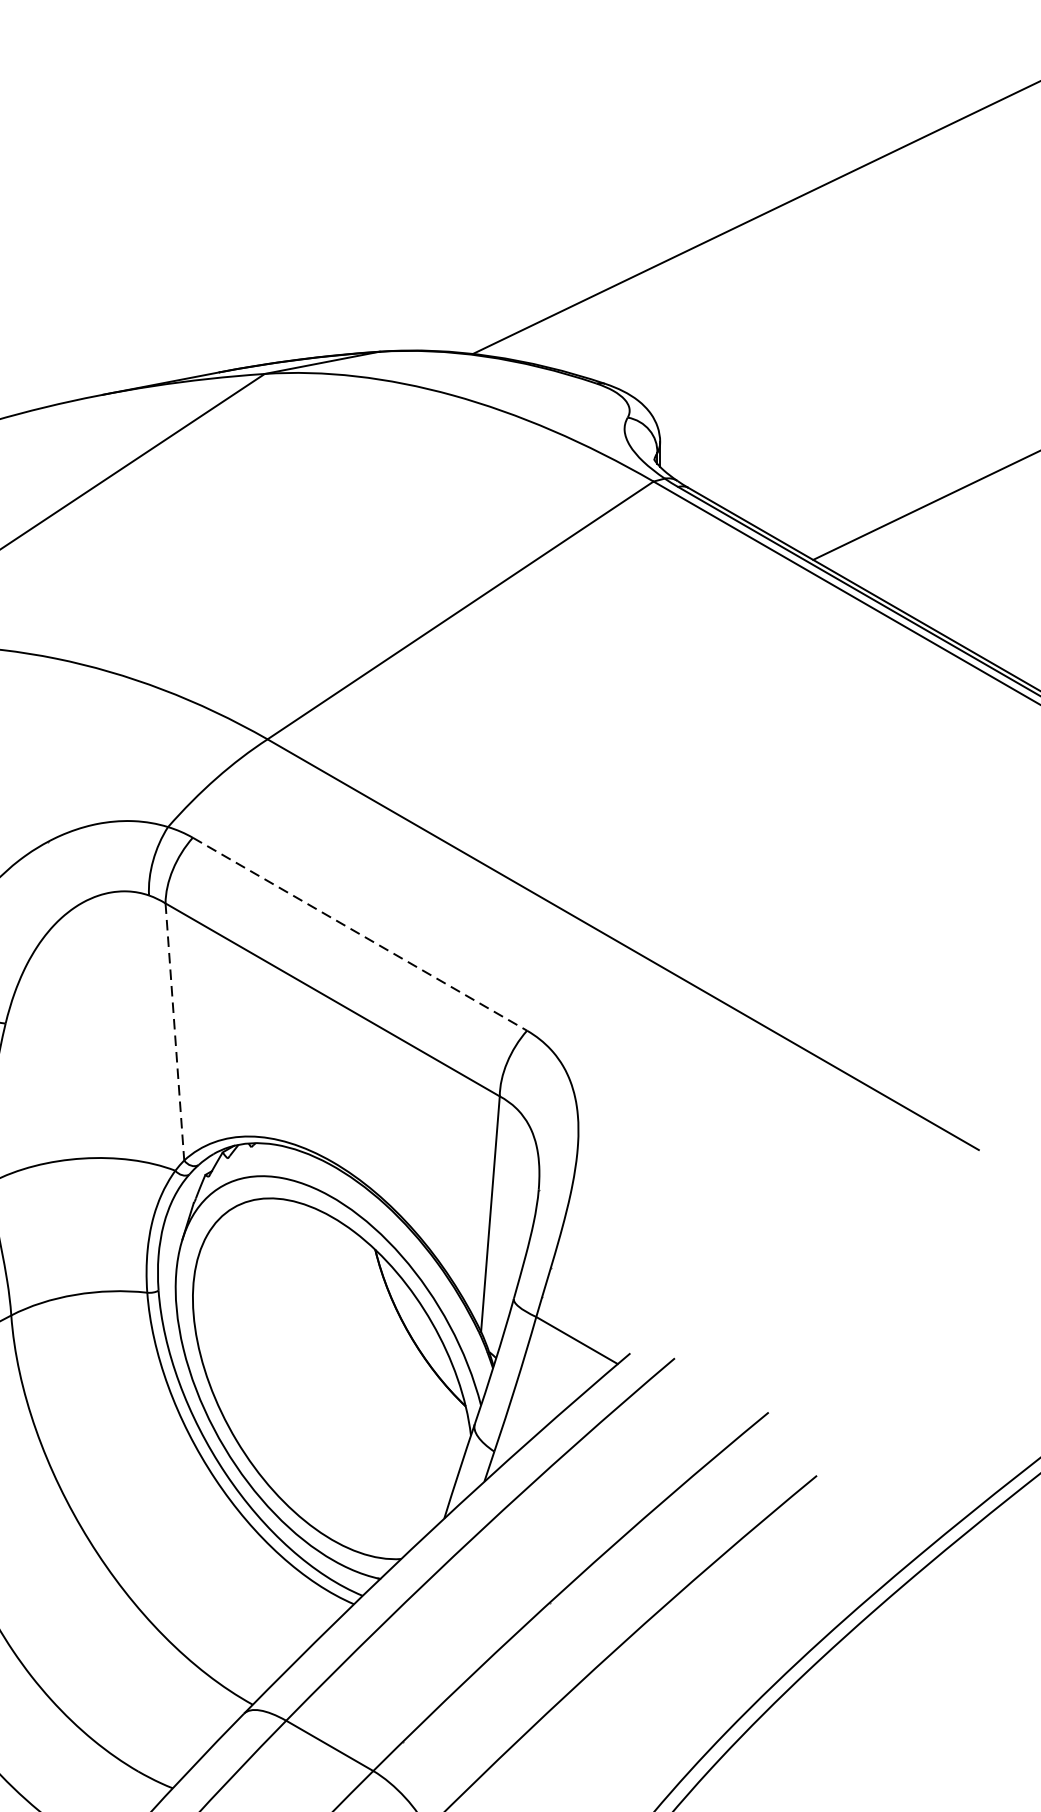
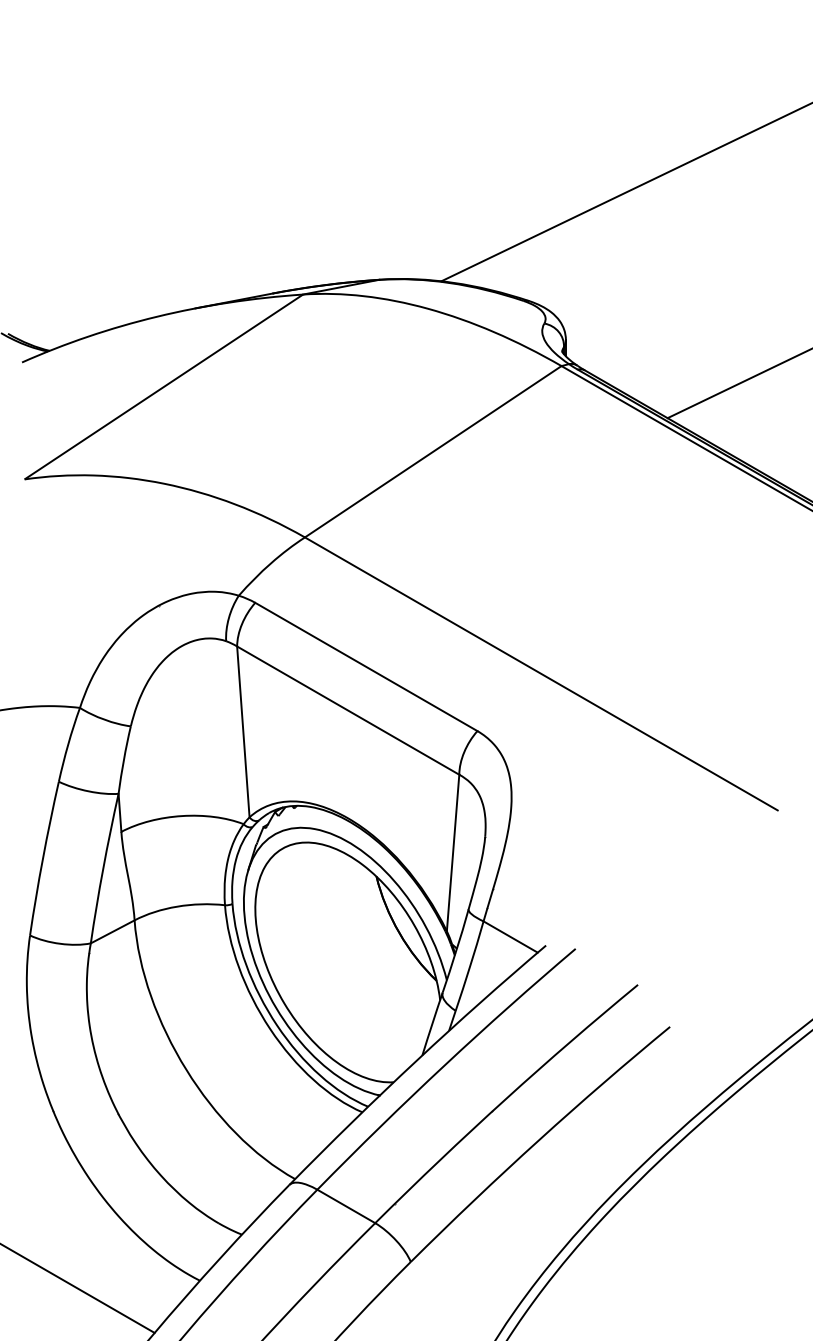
line: (360, 935) -> (366, 667), dashed -> solid
line: (175, 1031) -> (243, 731), dashed -> solid

